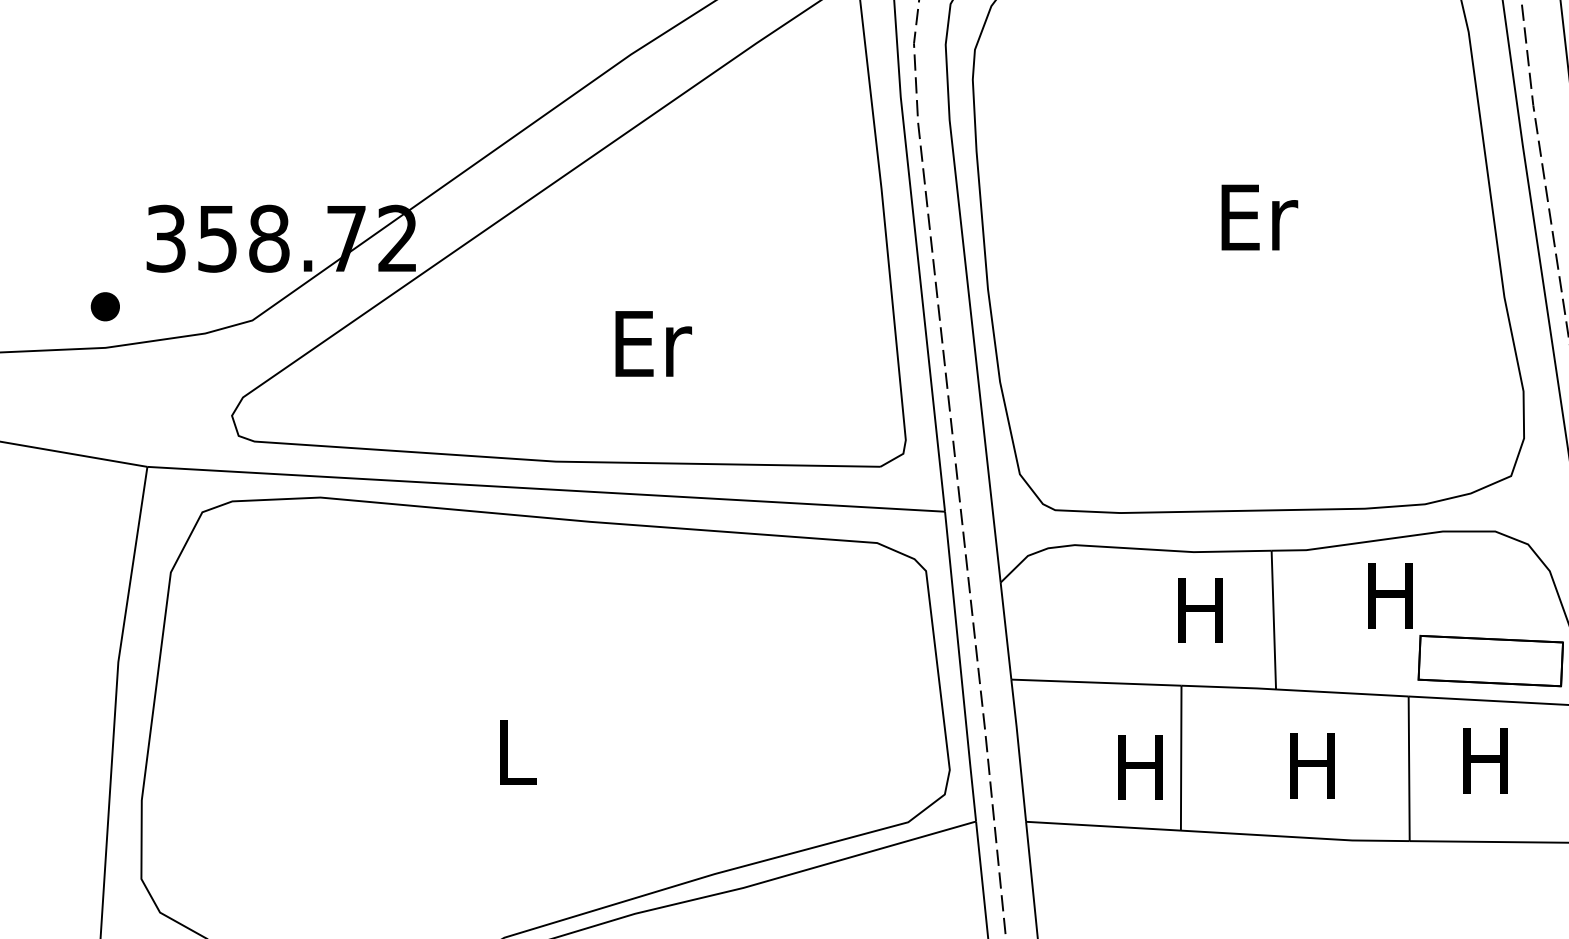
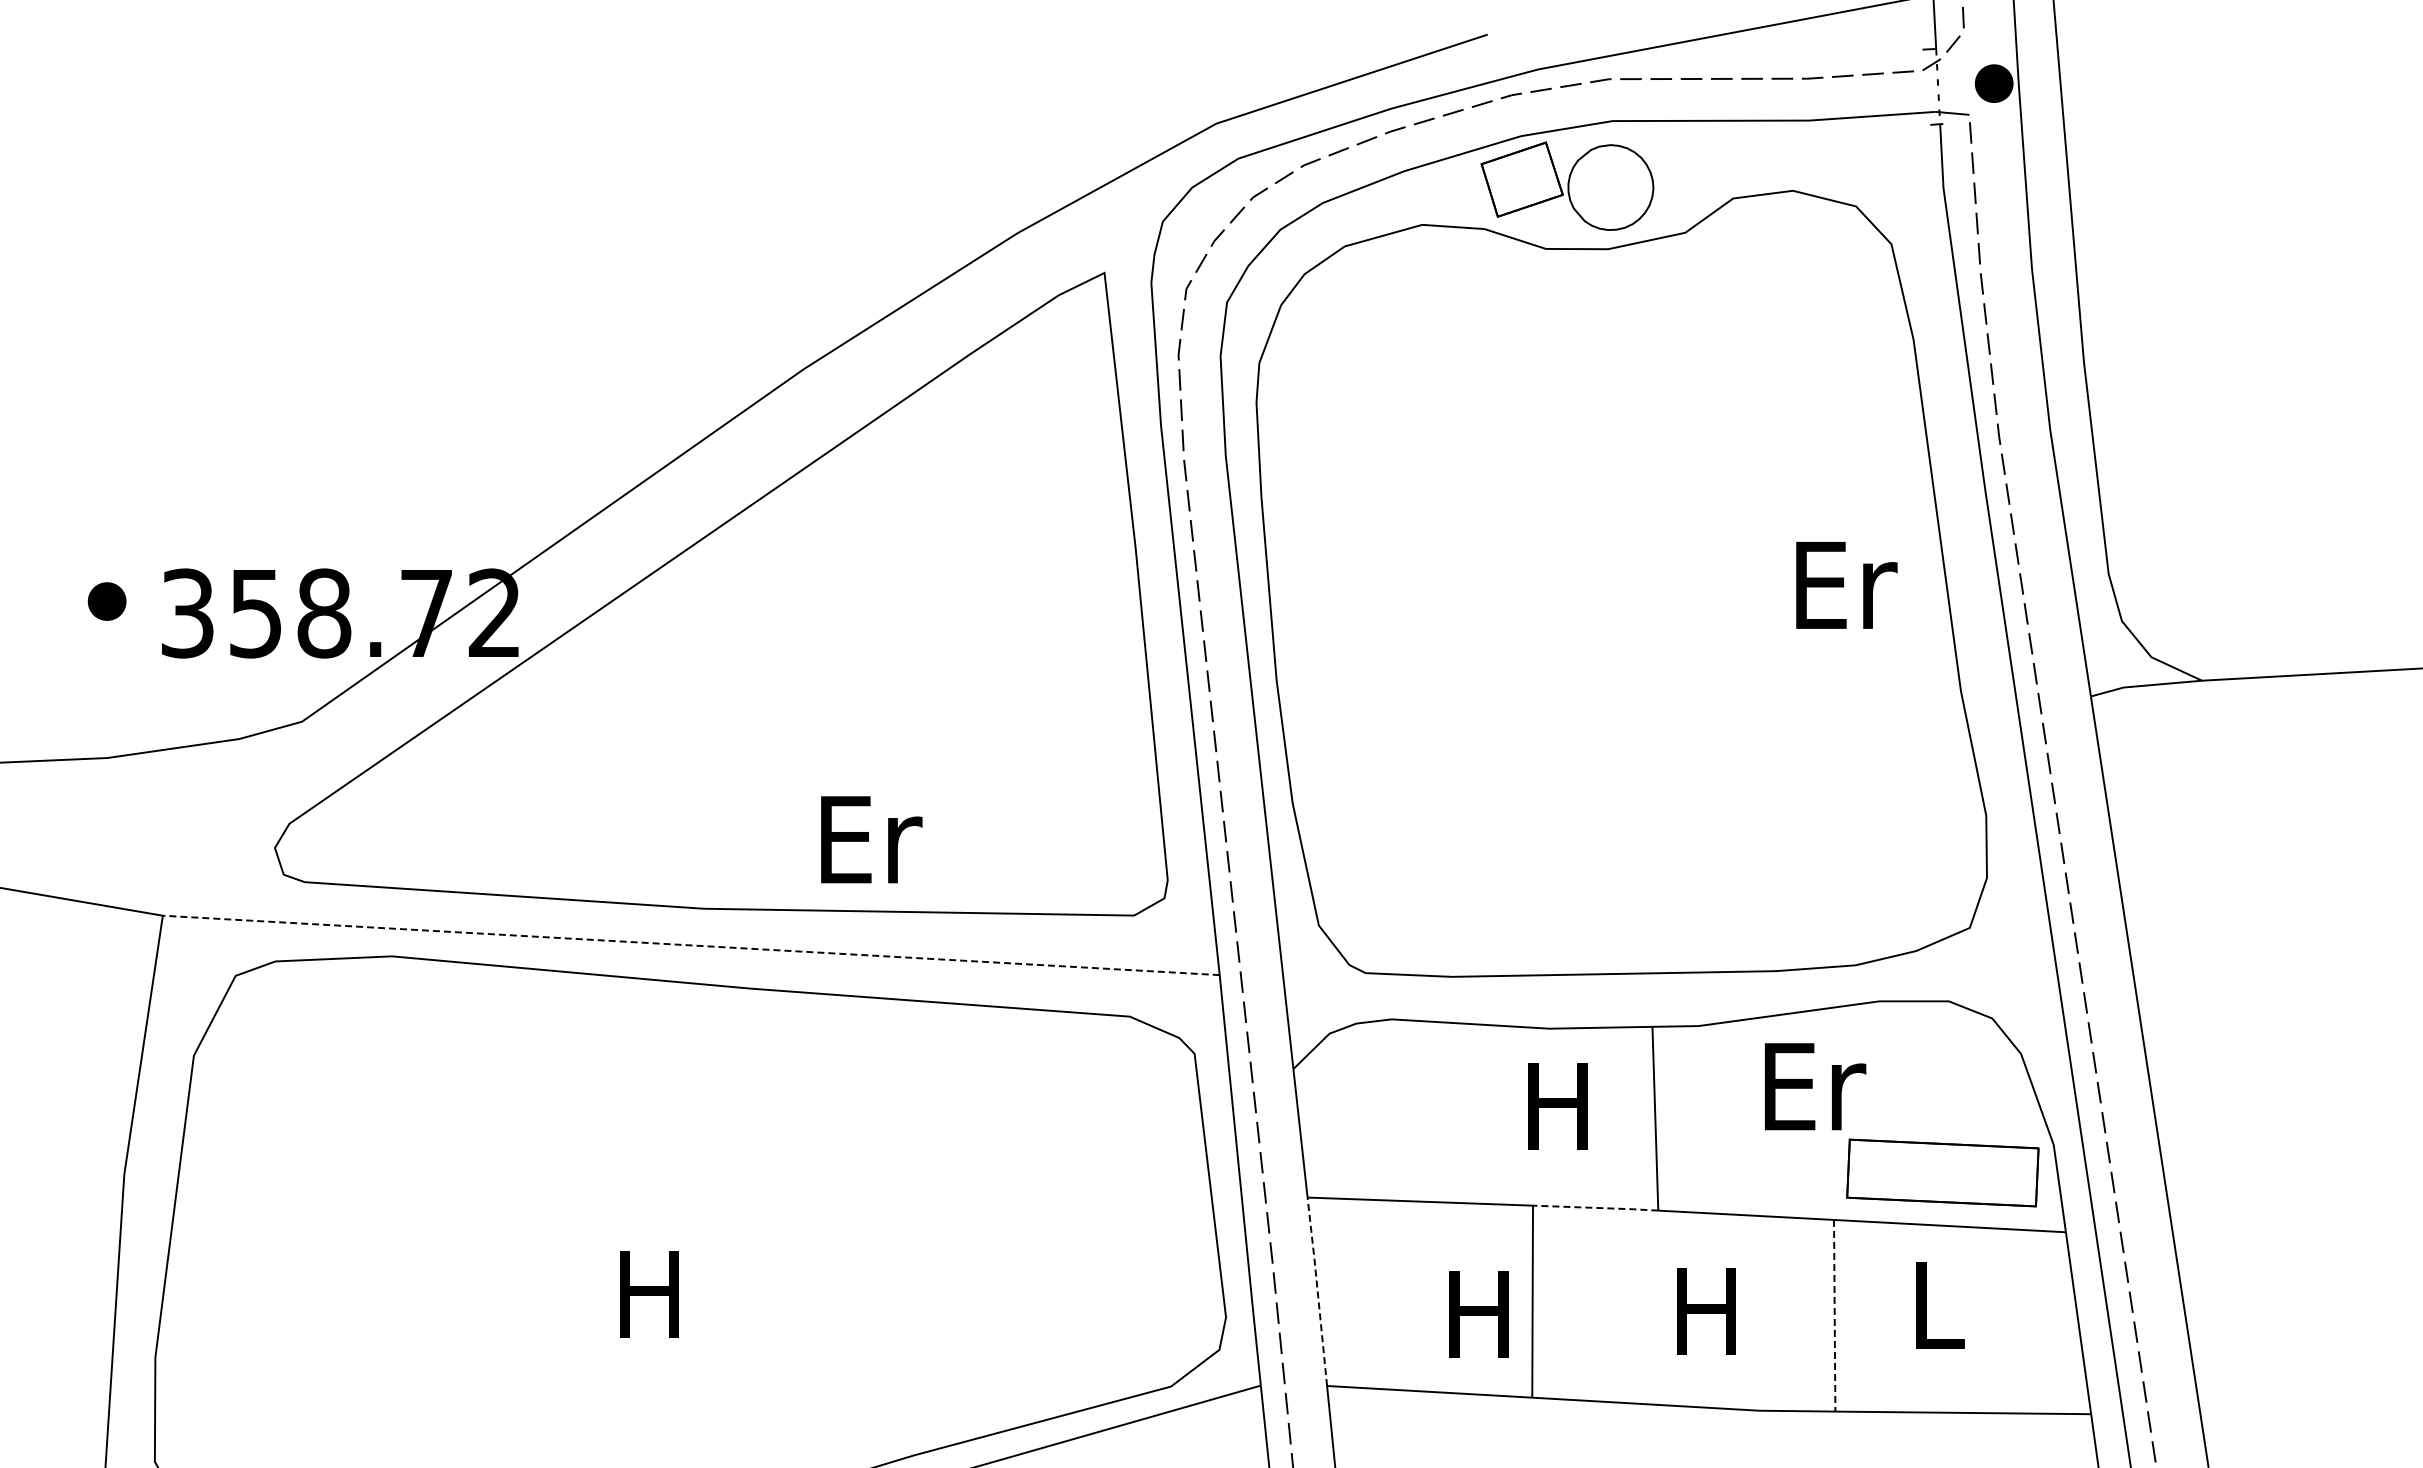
text: (1259, 217) -> (1846, 585), moved
part: (104, 306) -> (106, 601), moved
text: (653, 343) -> (871, 839), moved
line: (545, 489) -> (690, 945), solid -> dashed
text: (1394, 595) -> (1815, 1086), H -> Er
line: (1229, 687) -> (1596, 1207), solid -> dashed
line: (1018, 749) -> (1317, 1290), solid -> dashed
text: (514, 752) -> (649, 1294), L -> H
text: (1485, 761) -> (1935, 1305), H -> L
line: (1409, 768) -> (1834, 1315), solid -> dashed

